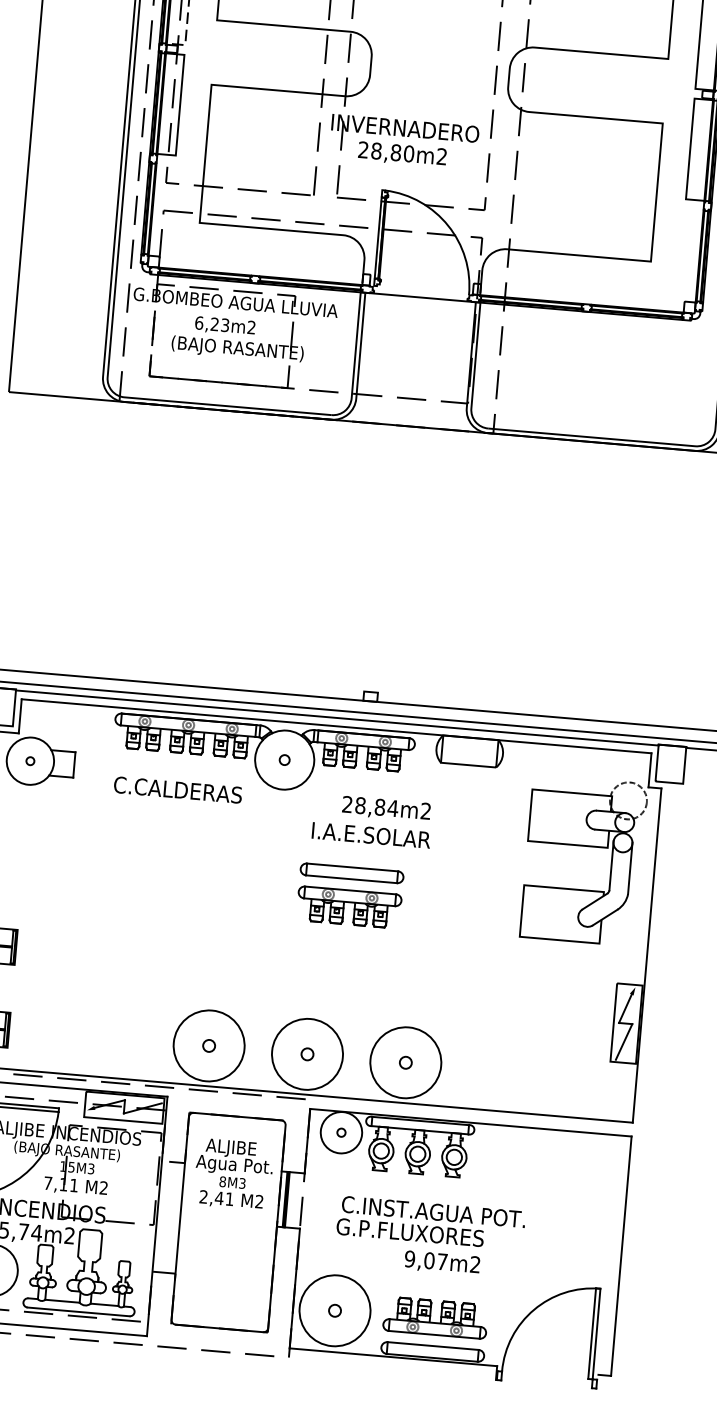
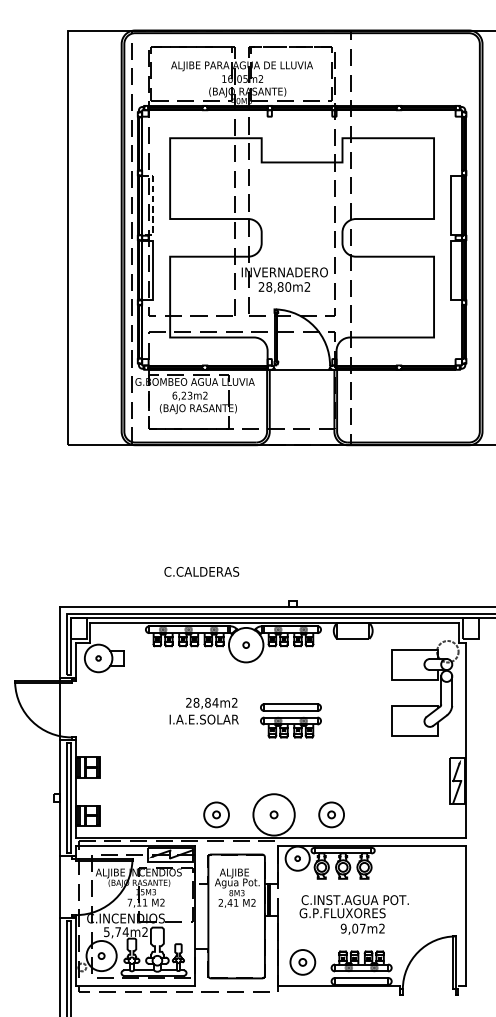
text: (177, 789) -> (201, 571), moved
text: (371, 819) -> (203, 710), moved
circle: (209, 1045) -> (216, 814), size x0.6
circle: (405, 1062) -> (331, 814), size x0.6
circle: (334, 1310) -> (302, 962), size x0.6

